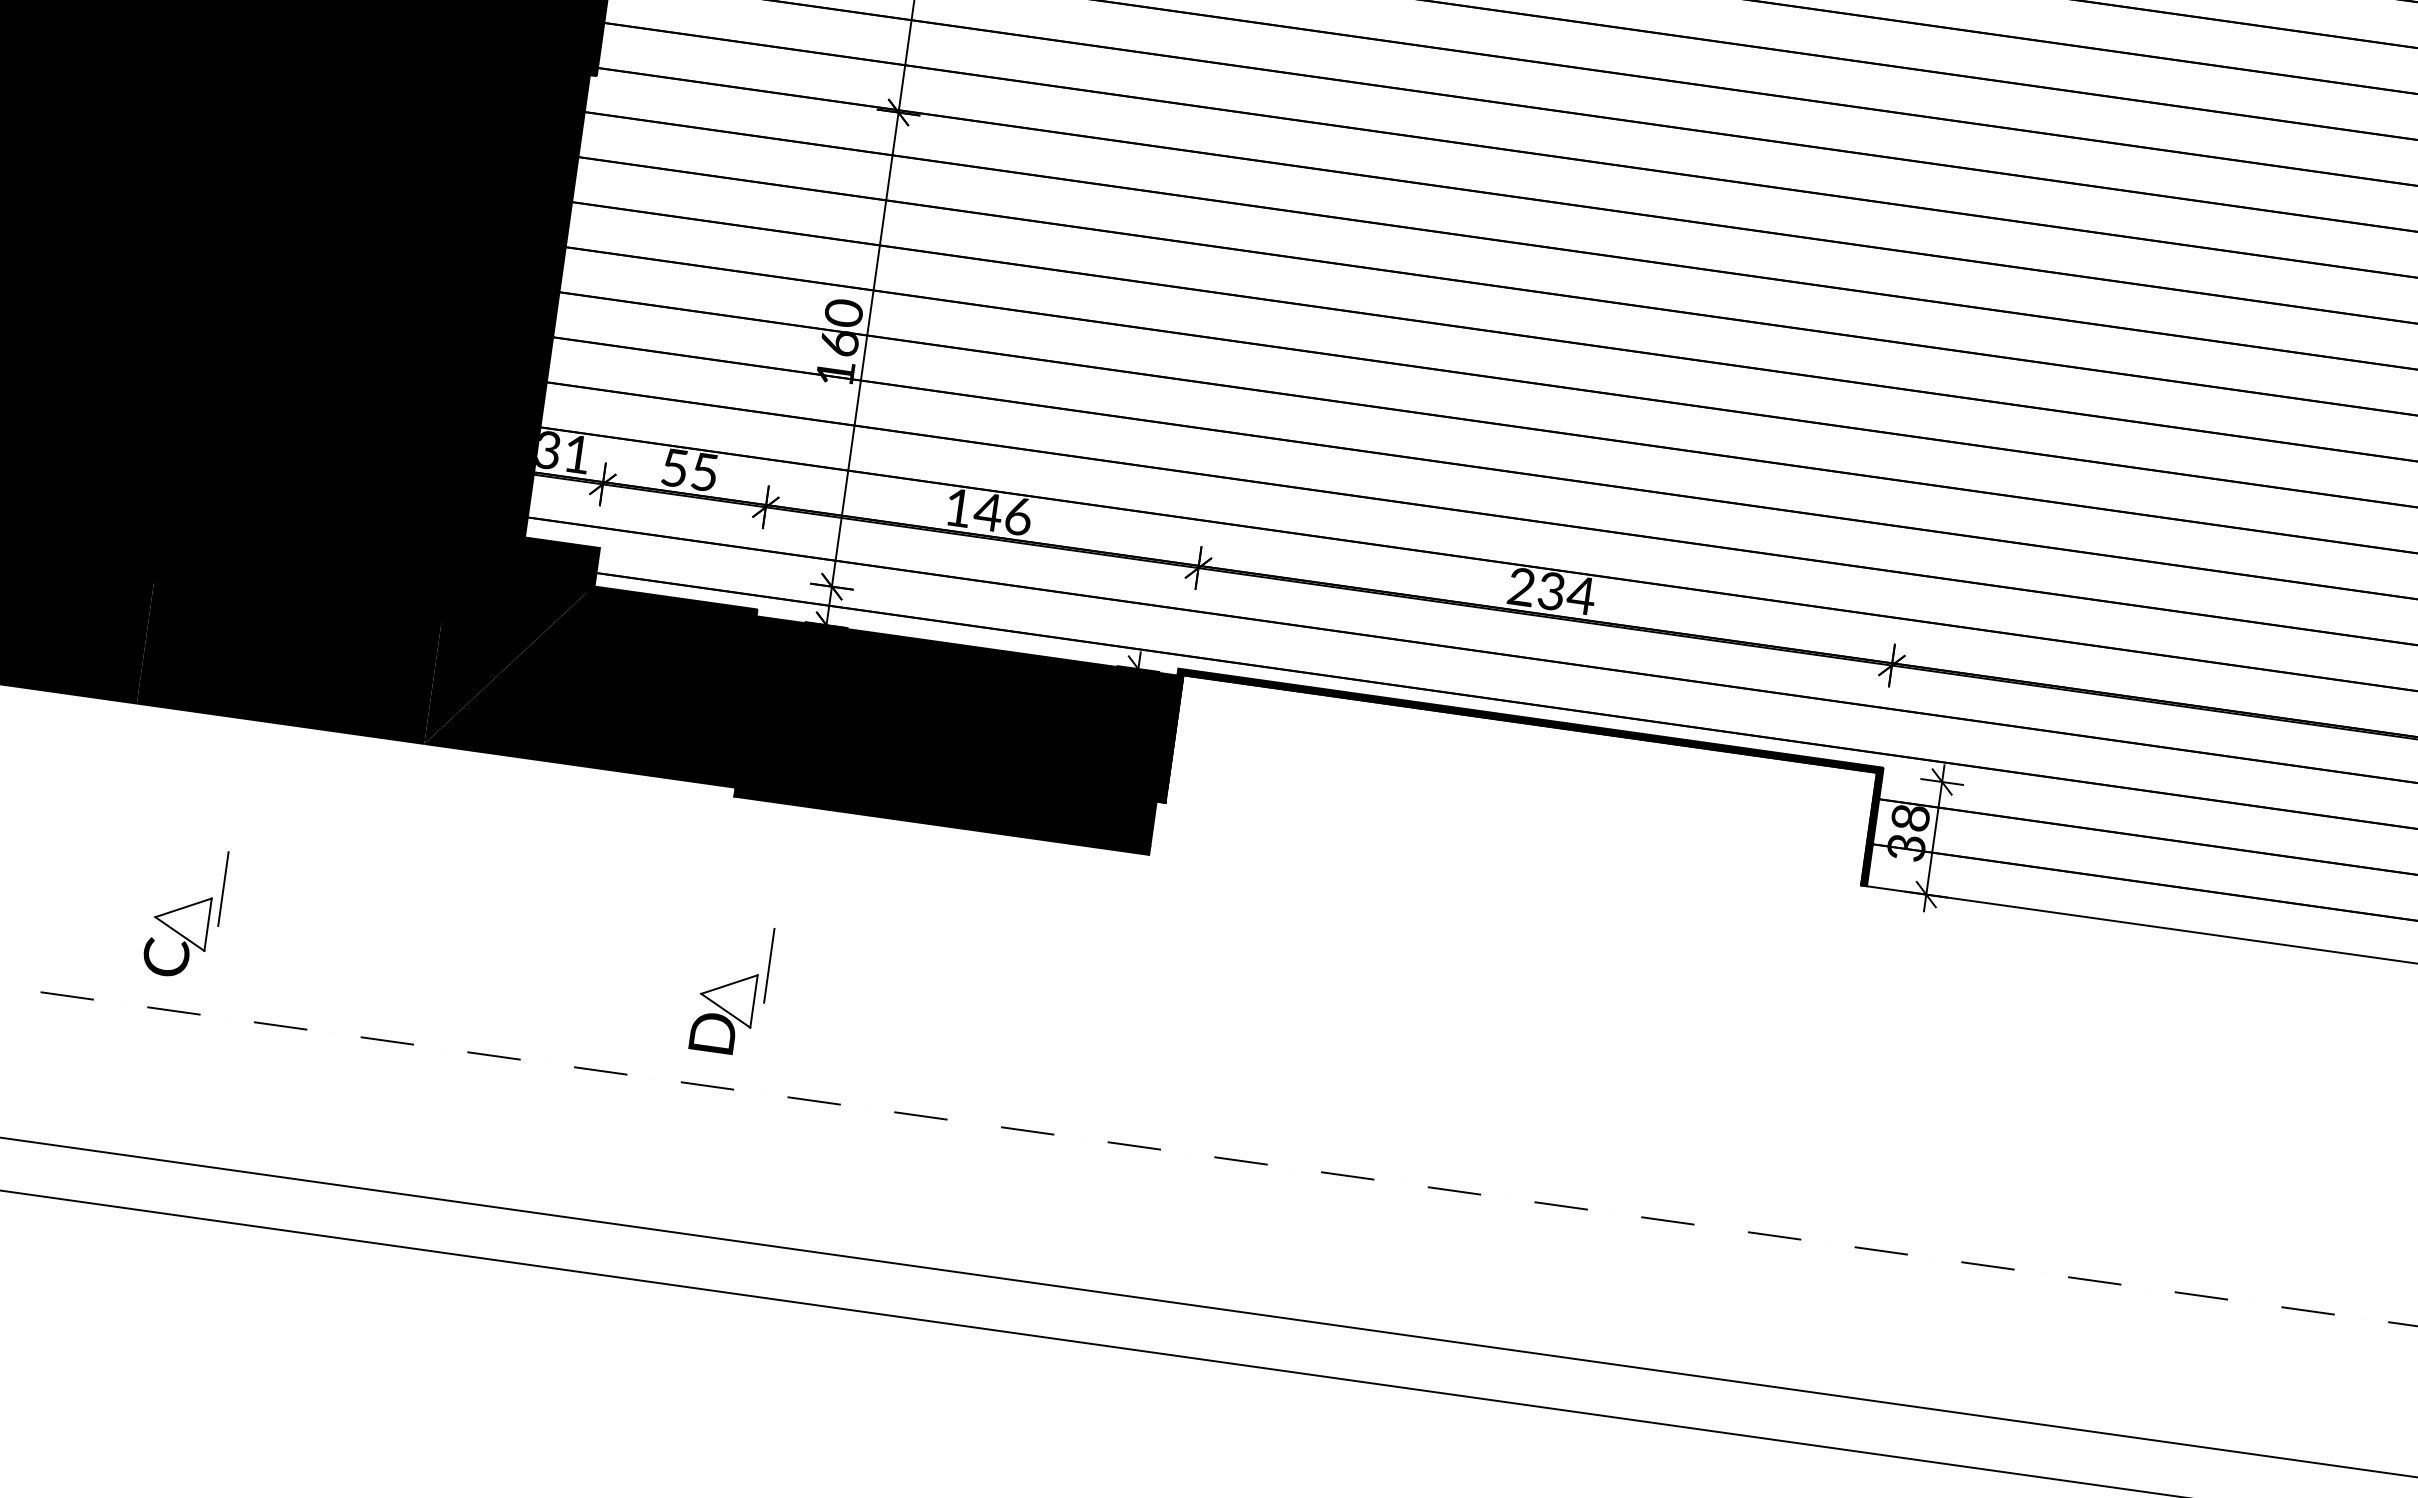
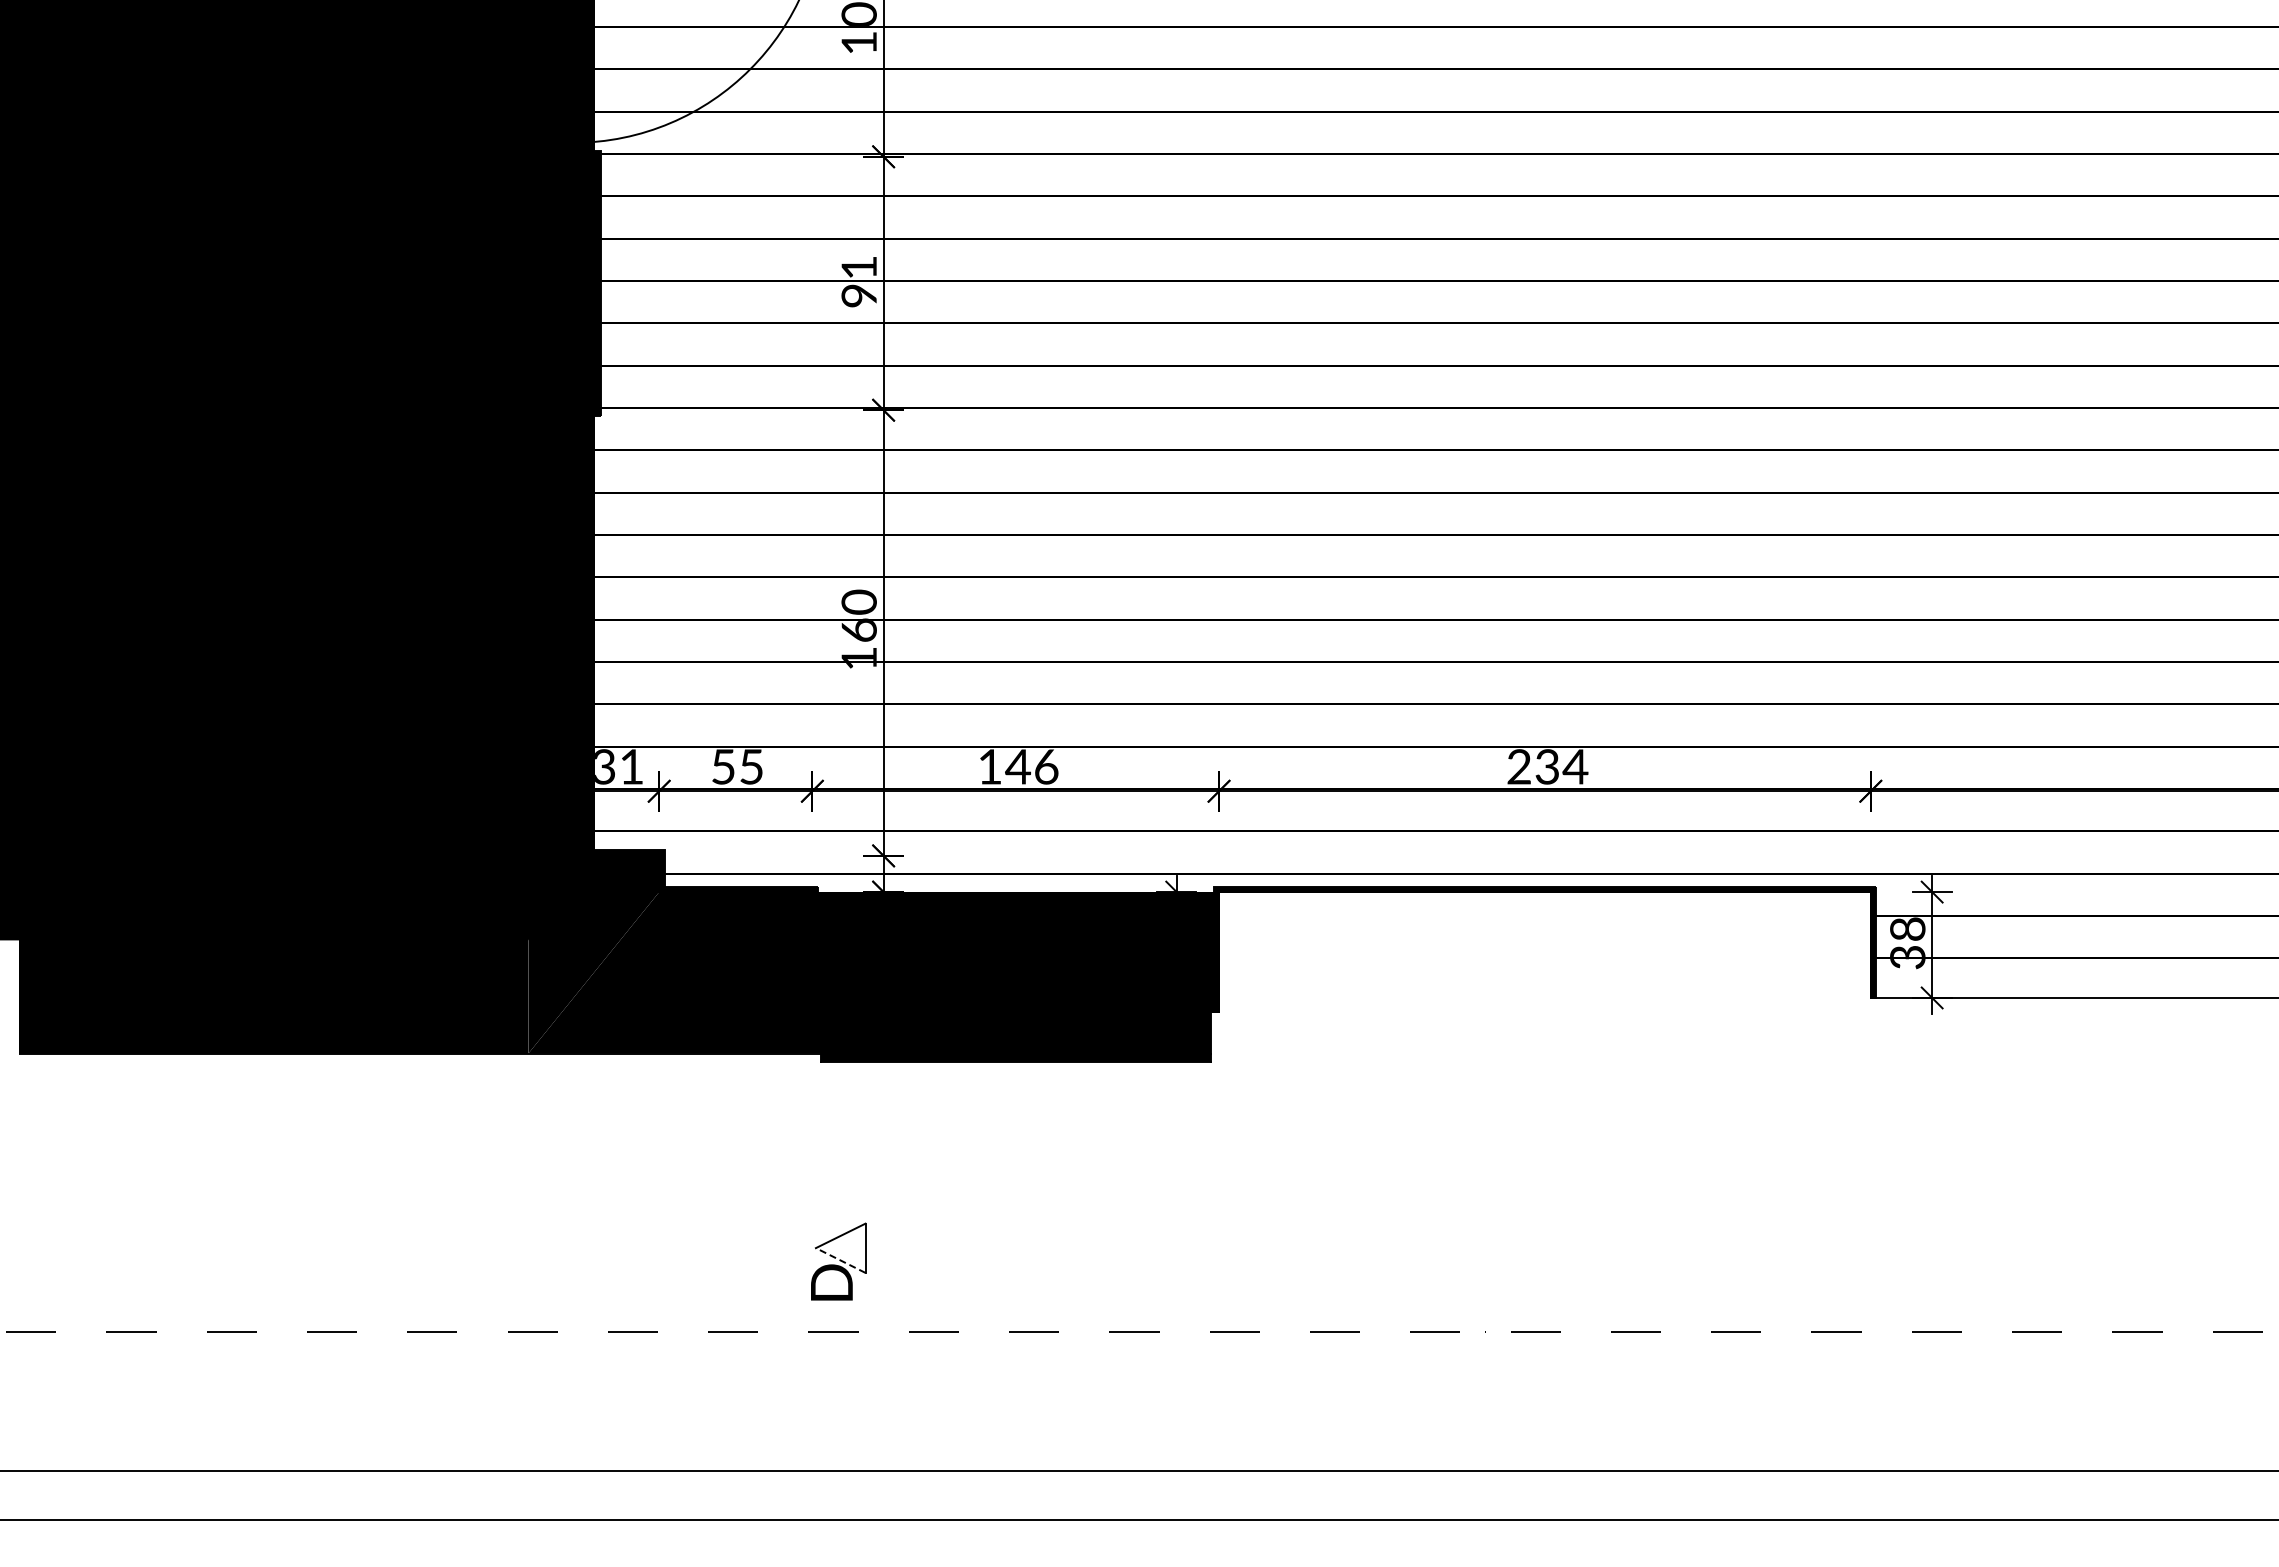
line: (222, 889) -> (361, 1213), removed
part: (176, 934) -> (324, 1261), removed
line: (768, 965) -> (874, 1213), removed
line: (725, 1010) -> (840, 1260), solid -> dashed

